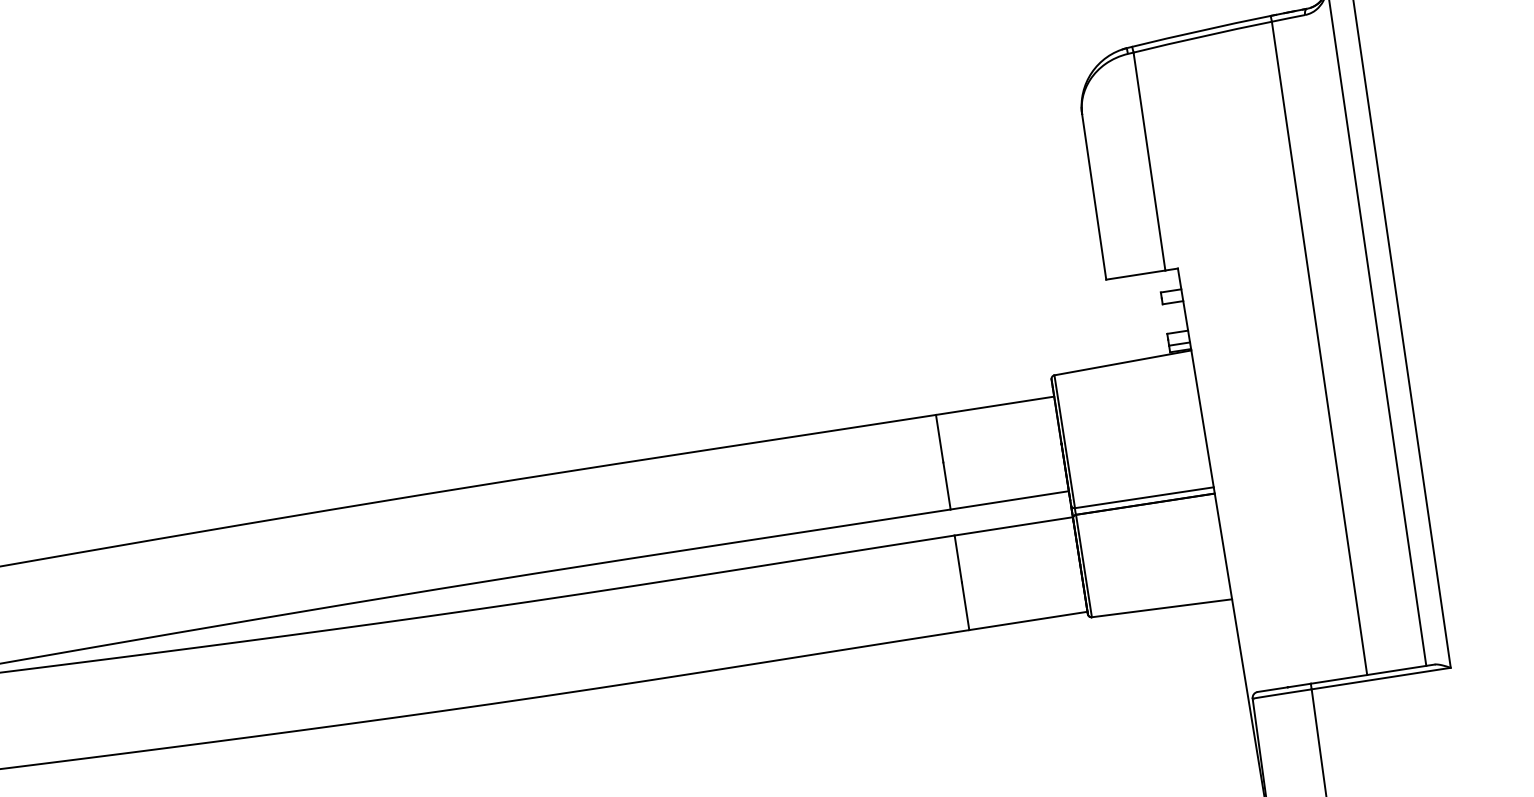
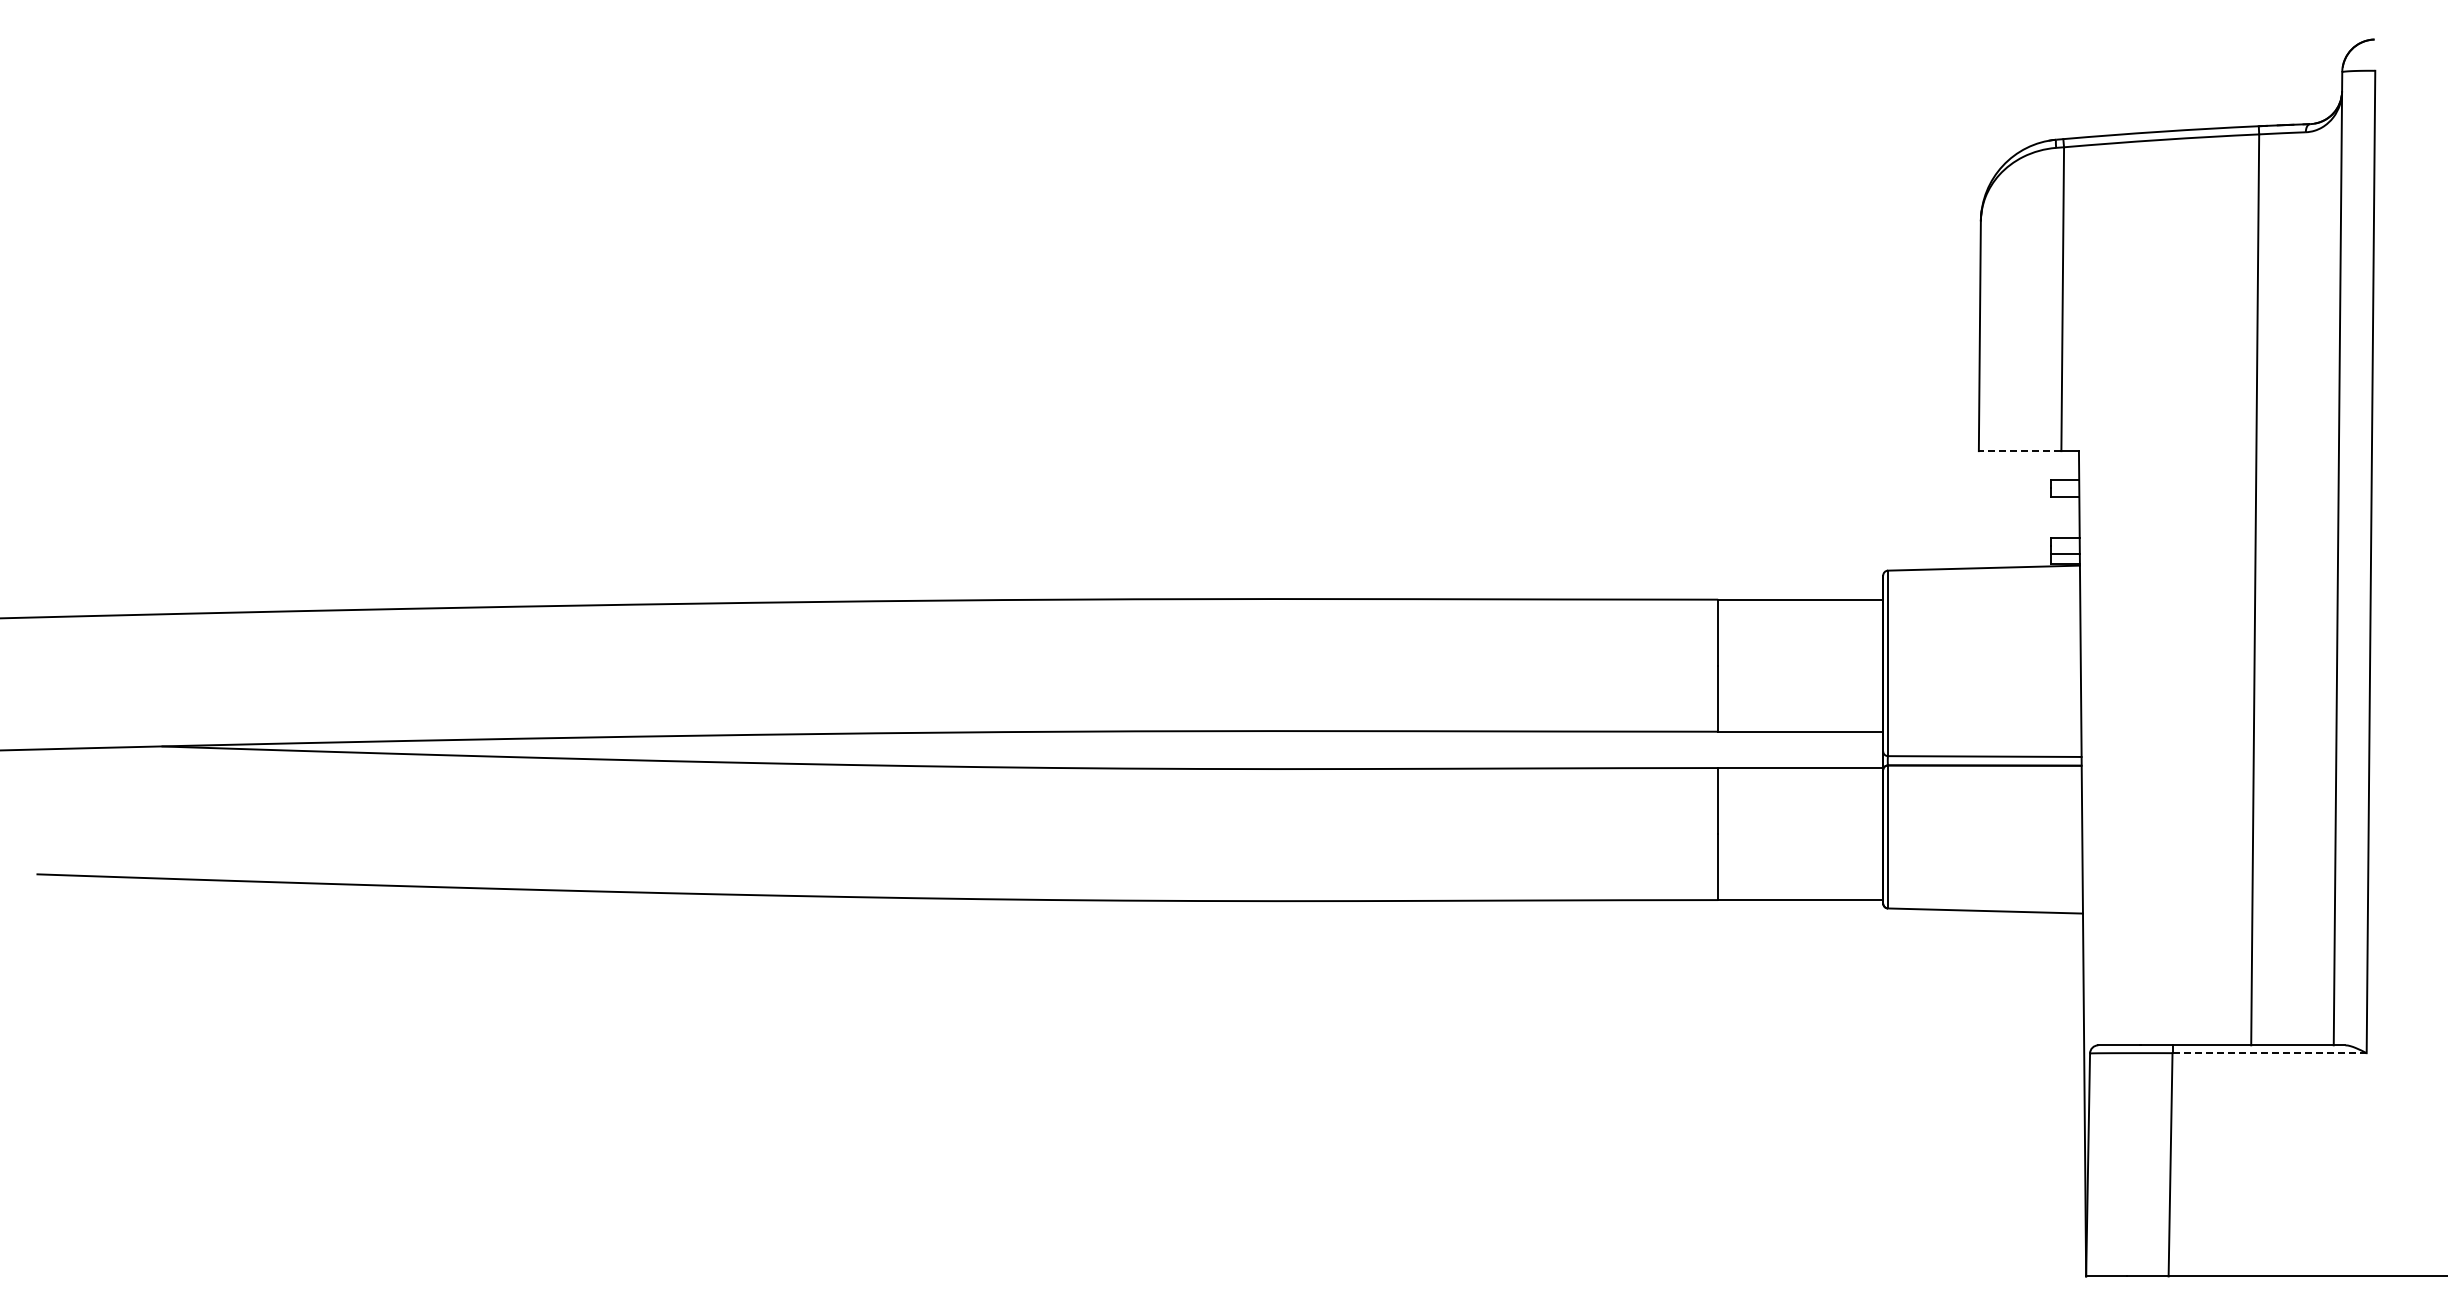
line: (1135, 275) -> (2019, 451), solid -> dashed
line: (1381, 678) -> (2270, 1053), solid -> dashed

